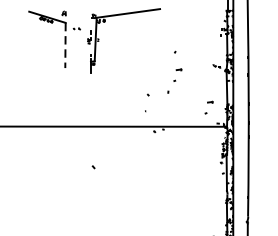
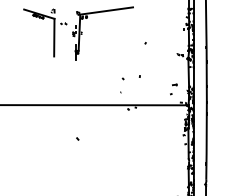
line: (65, 45) -> (54, 37), dashed -> solid
part: (177, 75) -> (147, 62), removed

